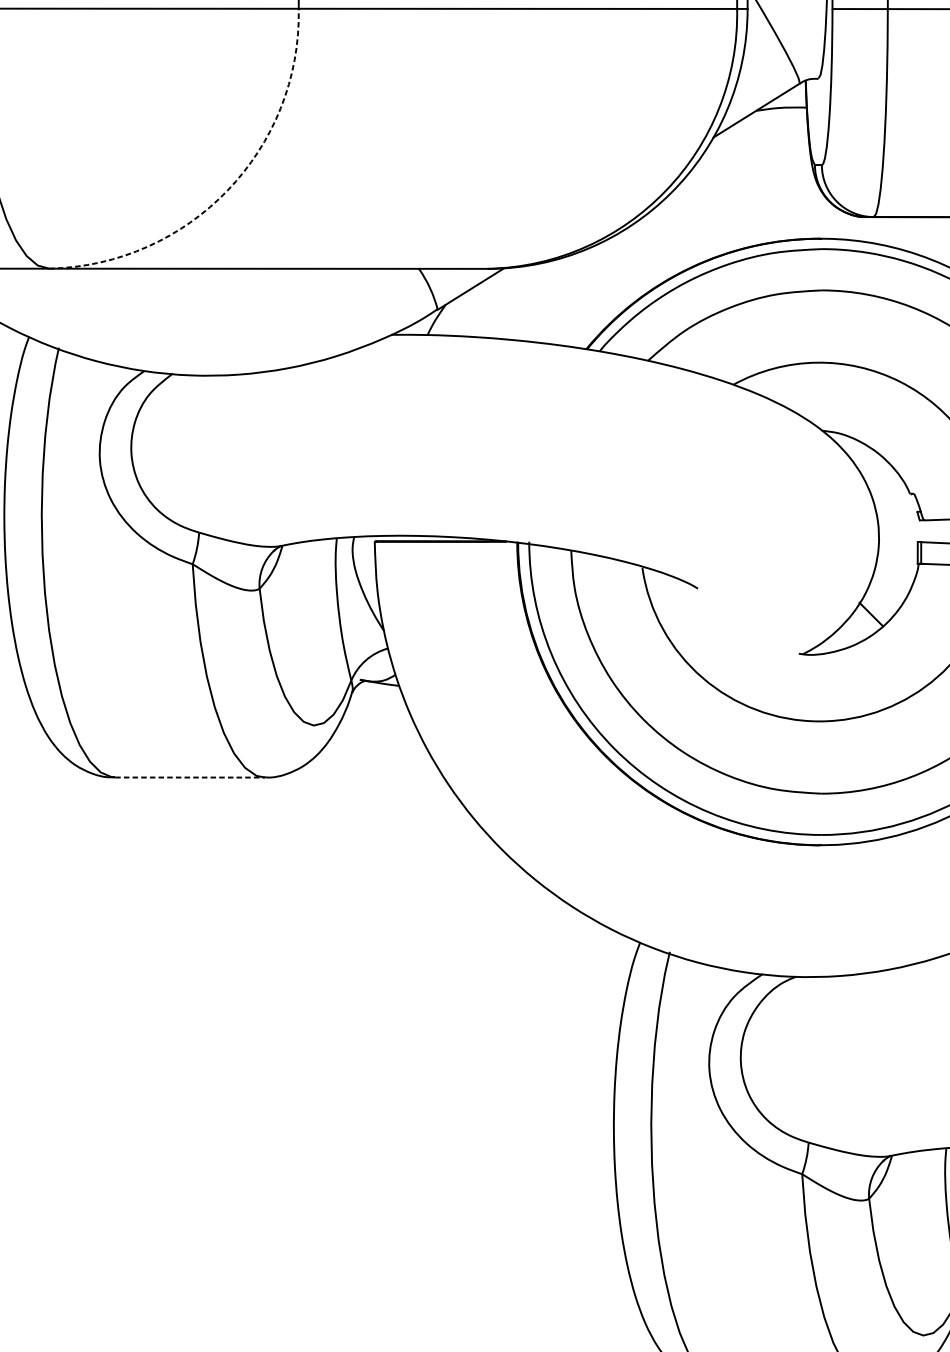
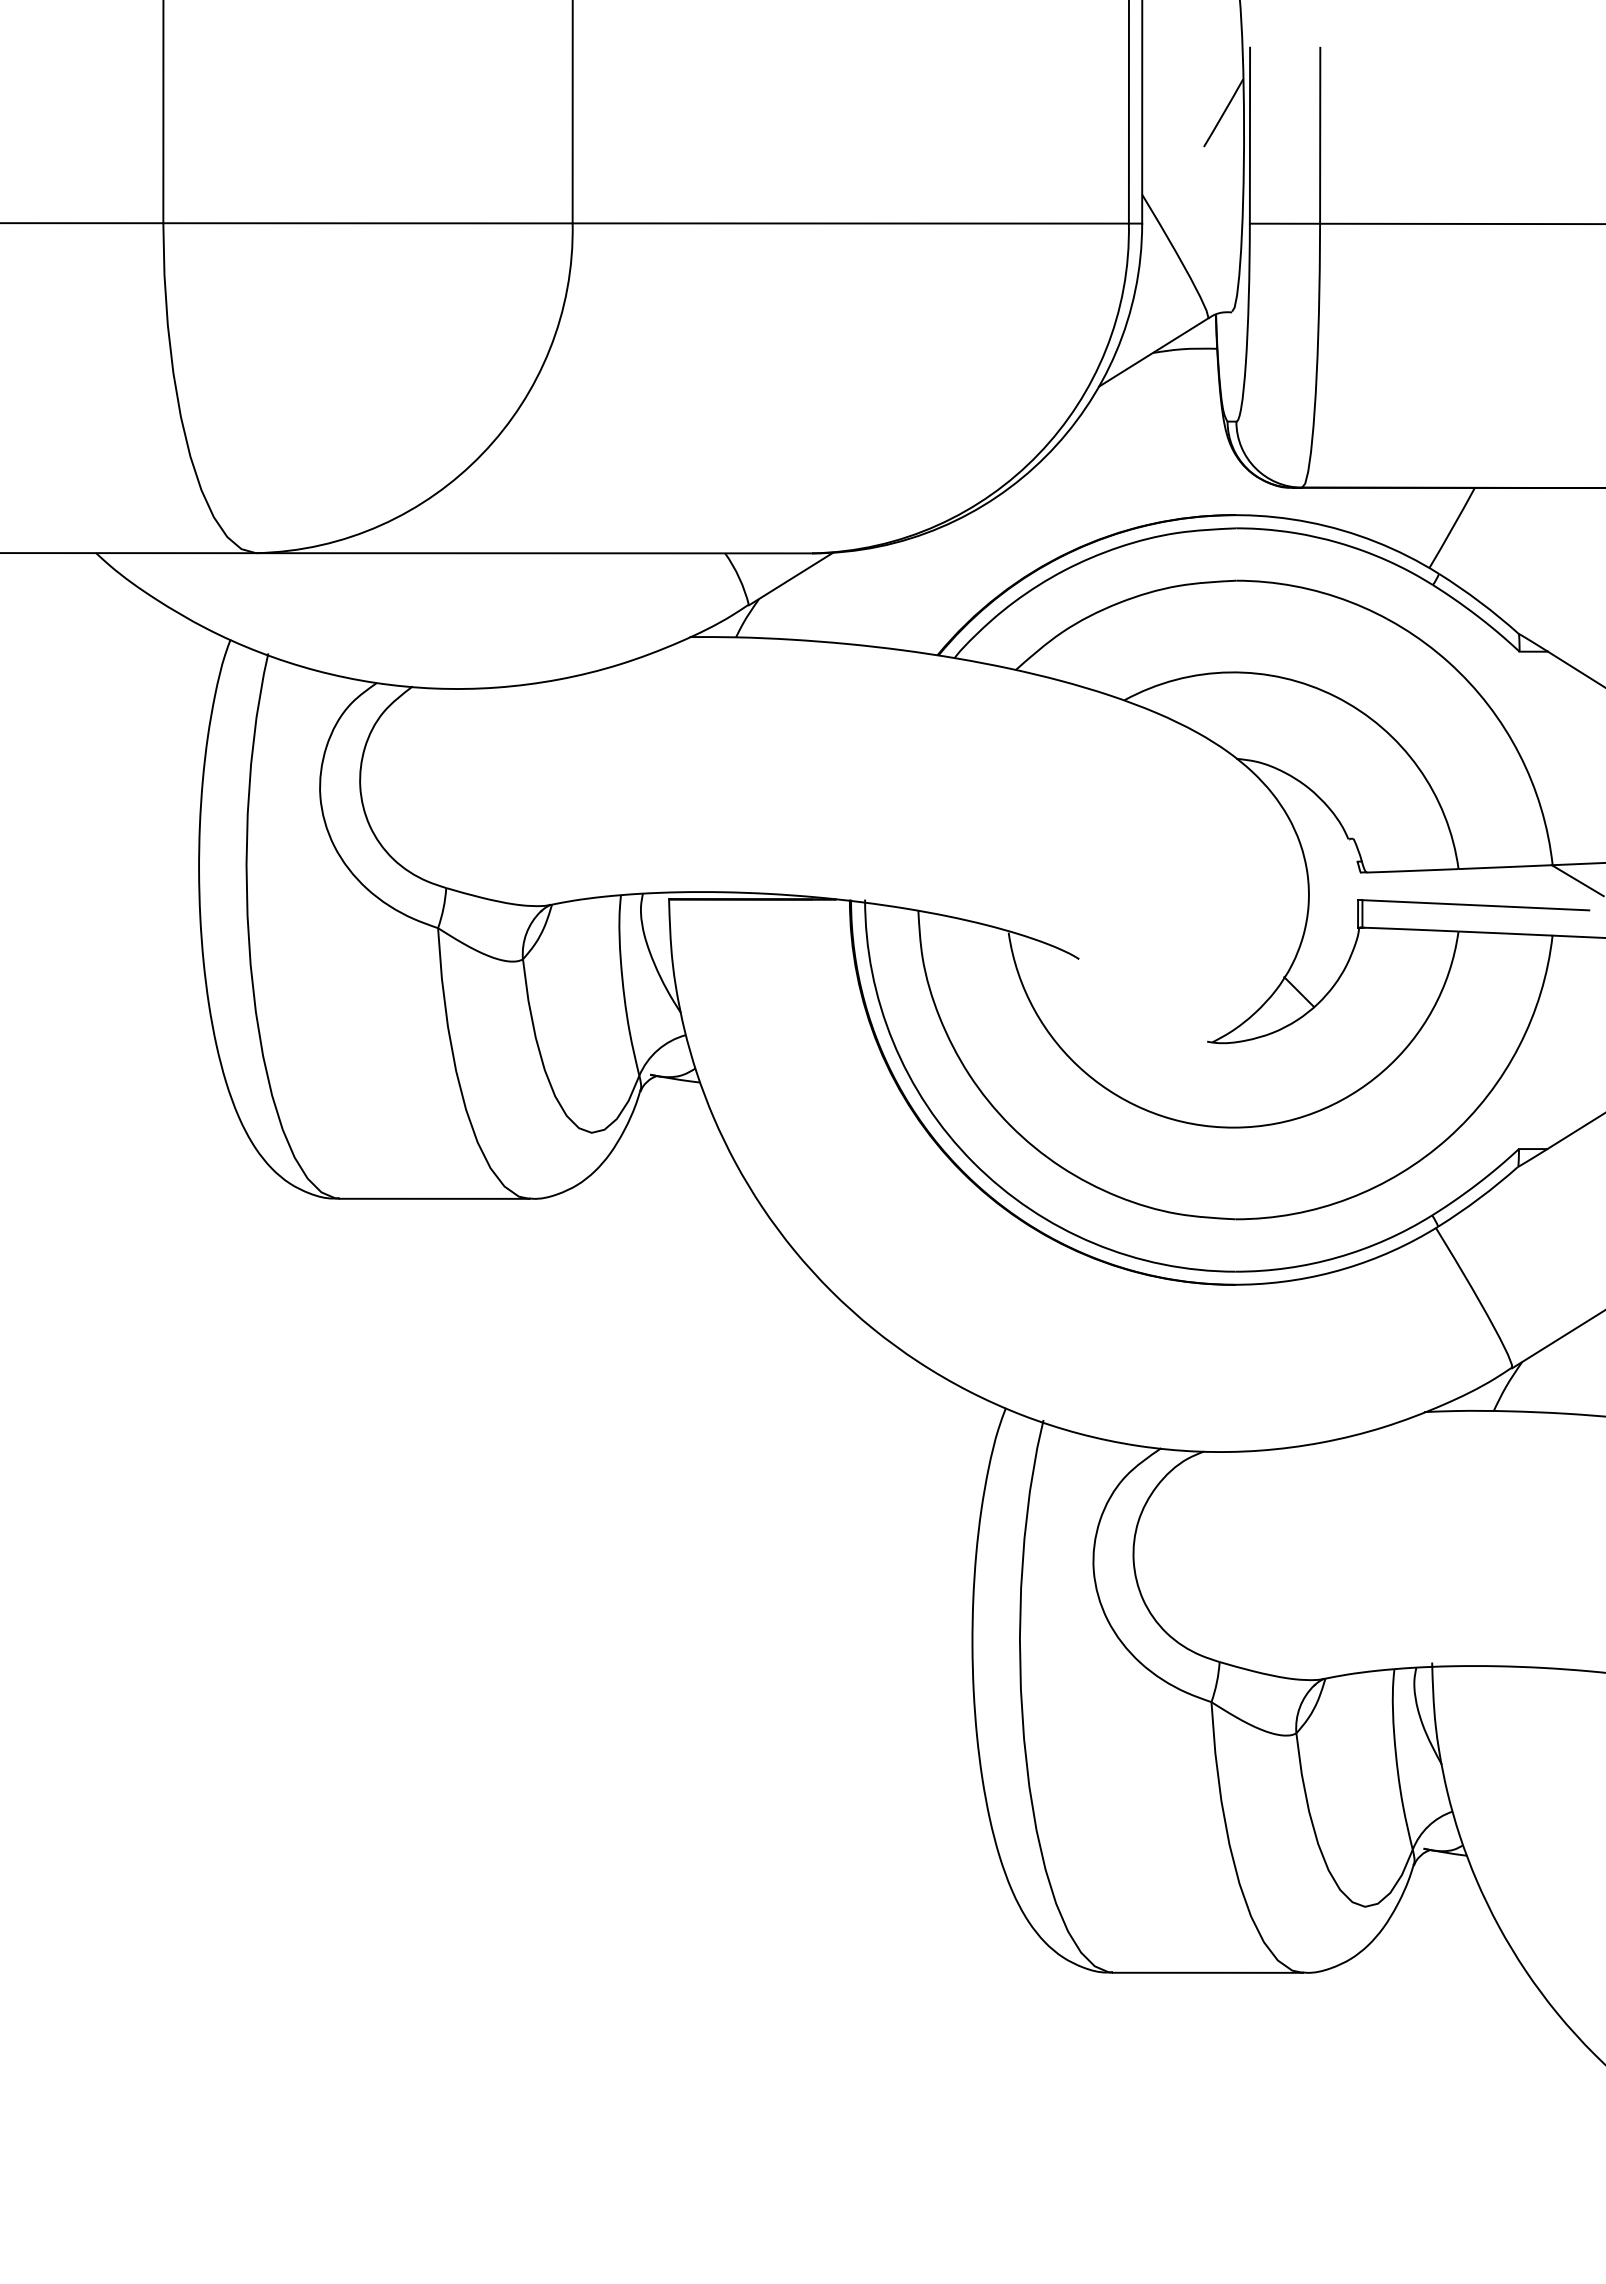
arc: (227, 190) -> (482, 453), dashed -> solid
line: (189, 777) -> (434, 1198), dashed -> solid

